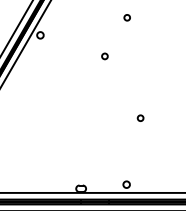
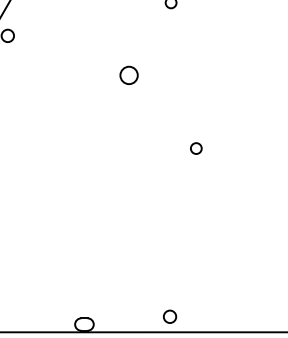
circle: (104, 56) -> (128, 75), size x1.6
circle: (140, 117) -> (196, 147), moved

